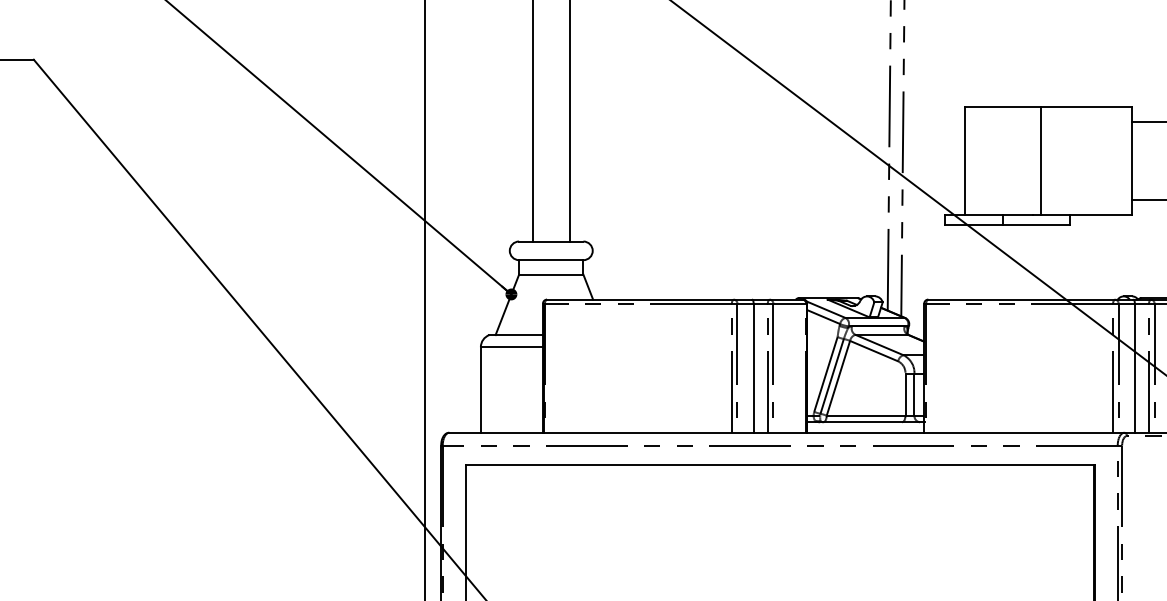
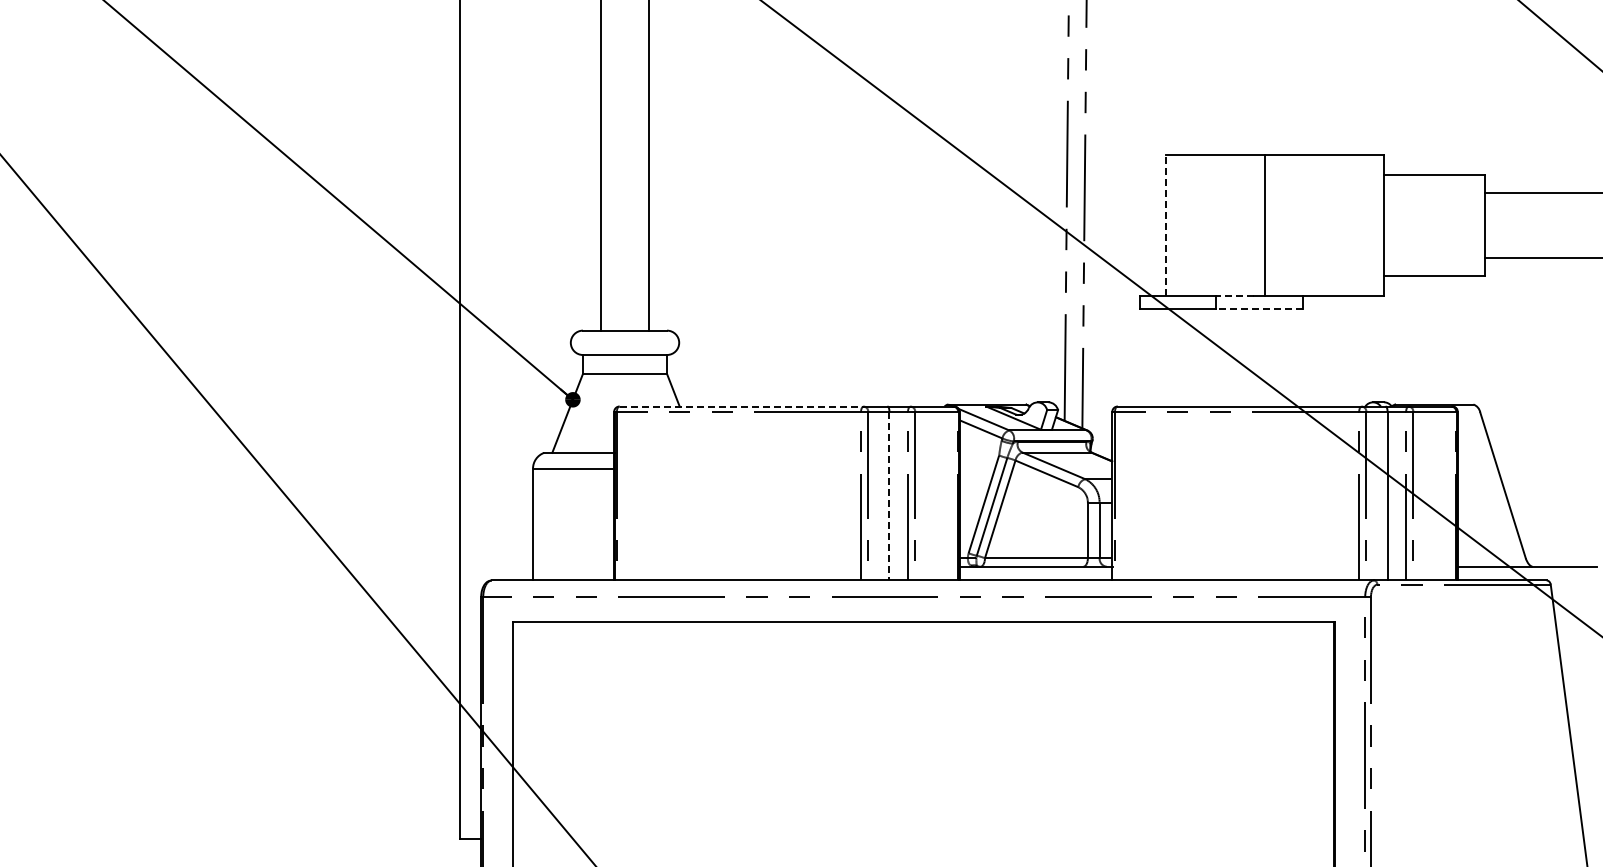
line: (965, 161) -> (1166, 225), solid -> dashed
line: (1017, 214) -> (1234, 295), solid -> dashed
line: (1036, 224) -> (1258, 308), solid -> dashed
line: (641, 299) -> (742, 406), solid -> dashed
line: (753, 368) -> (889, 496), solid -> dashed

